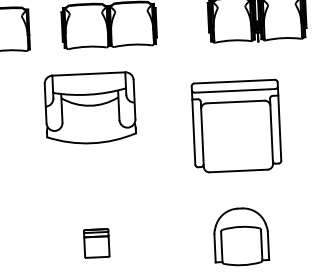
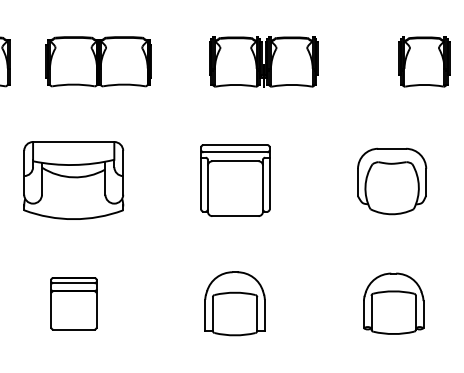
part: (90, 108) -> (73, 180), moved
part: (236, 126) -> (235, 180), size x0.71
part: (96, 243) -> (73, 303), size x1.67

